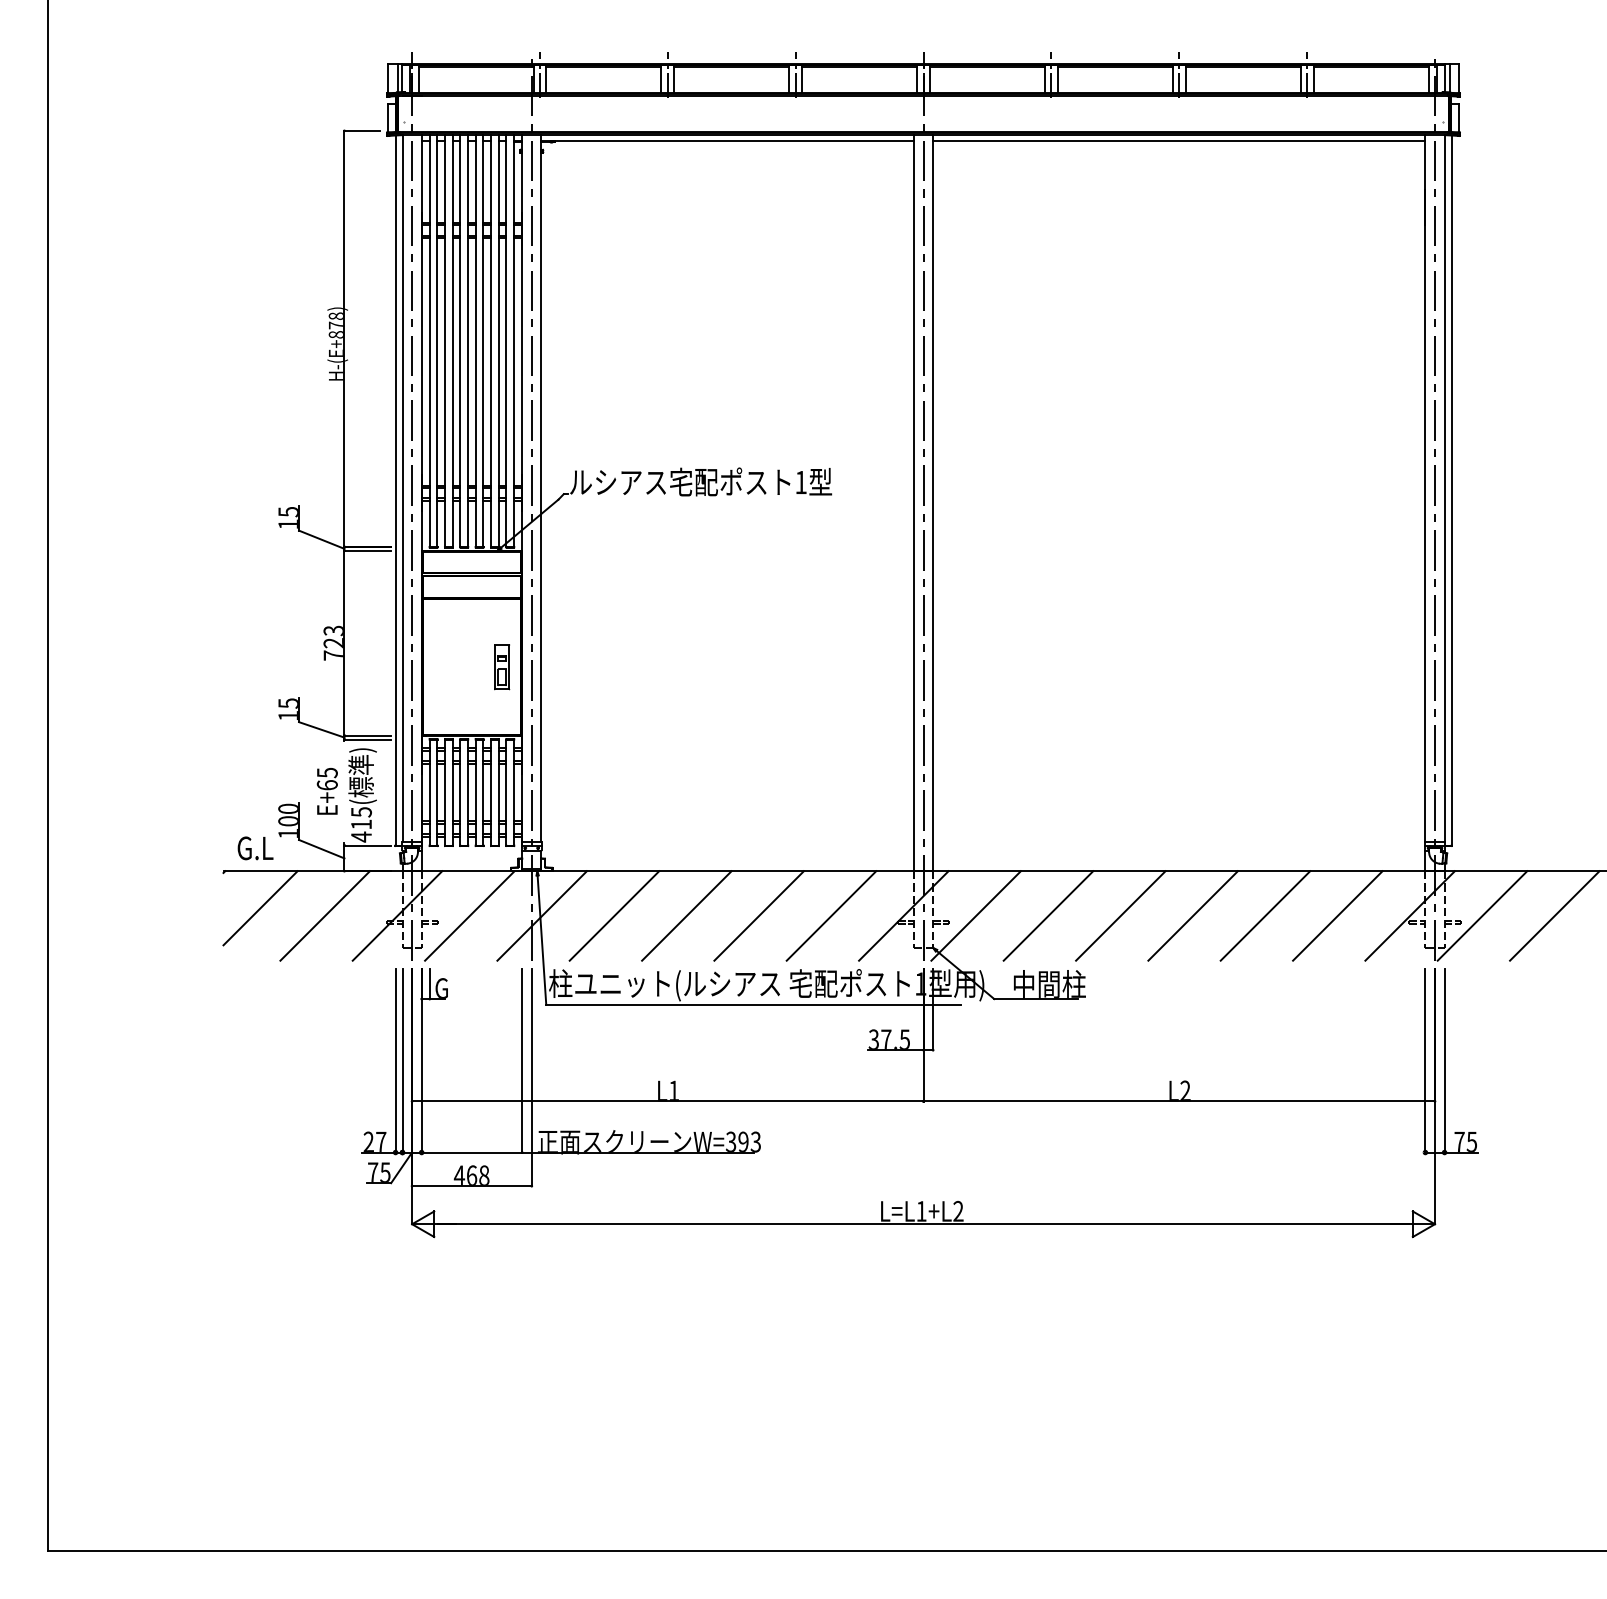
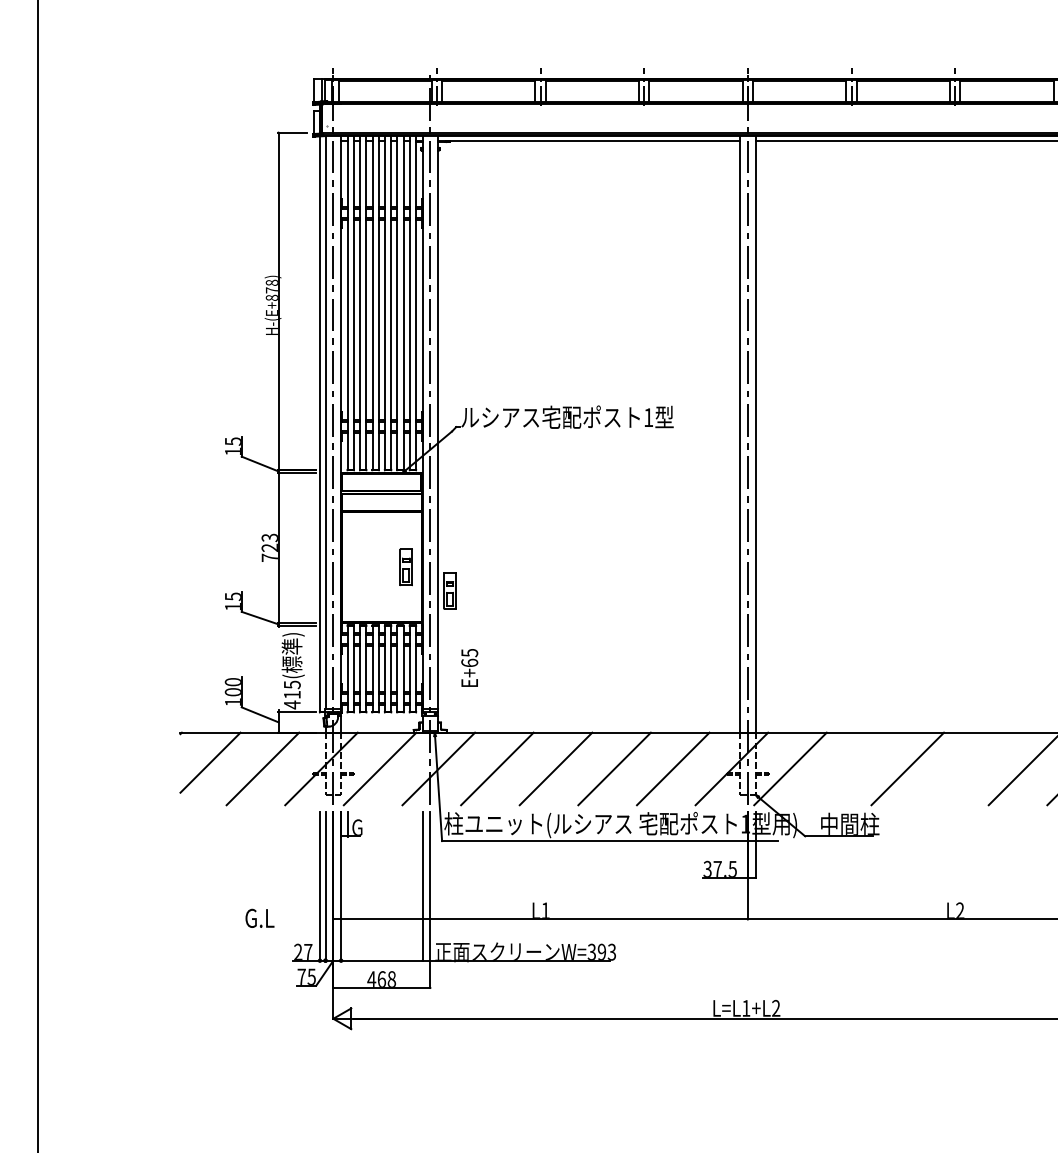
part: (556, 696) -> (450, 591), added
text: (326, 791) -> (469, 668), moved
text: (255, 848) -> (259, 918), moved
line: (1048, 915) -> (849, 768), removed
line: (1192, 915) -> (965, 768), removed

